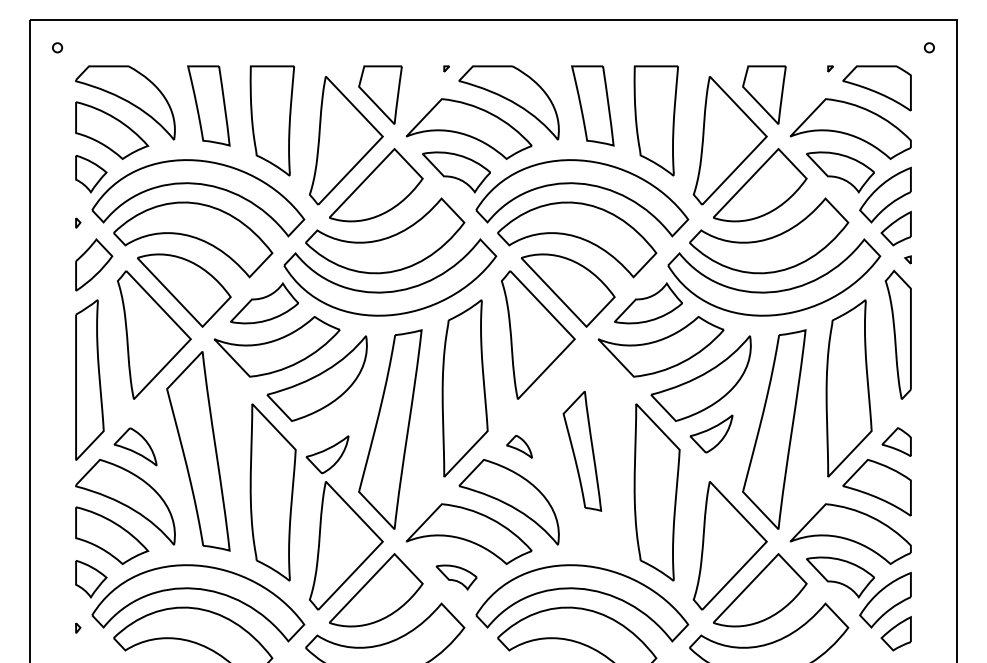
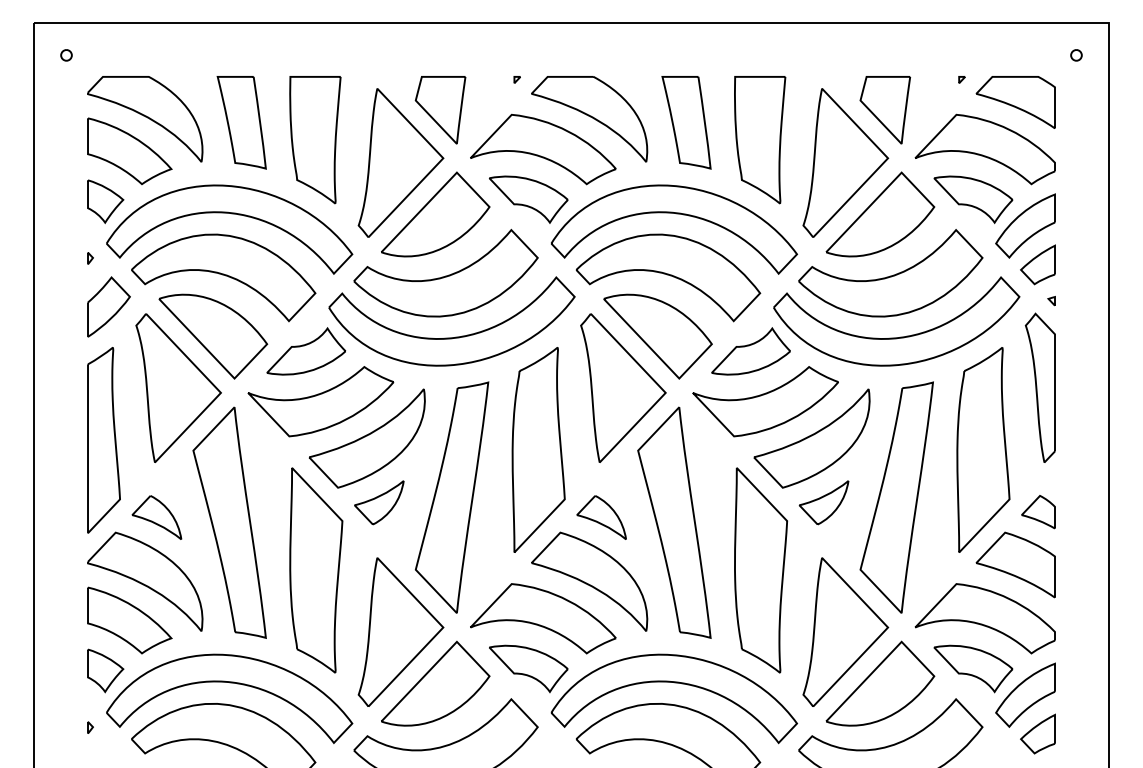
part: (519, 446) -> (601, 517), size x1.67
part: (582, 451) -> (674, 522), size x1.67
part: (327, 454) -> (379, 502), moved
part: (456, 577) -> (528, 668), size x1.67

